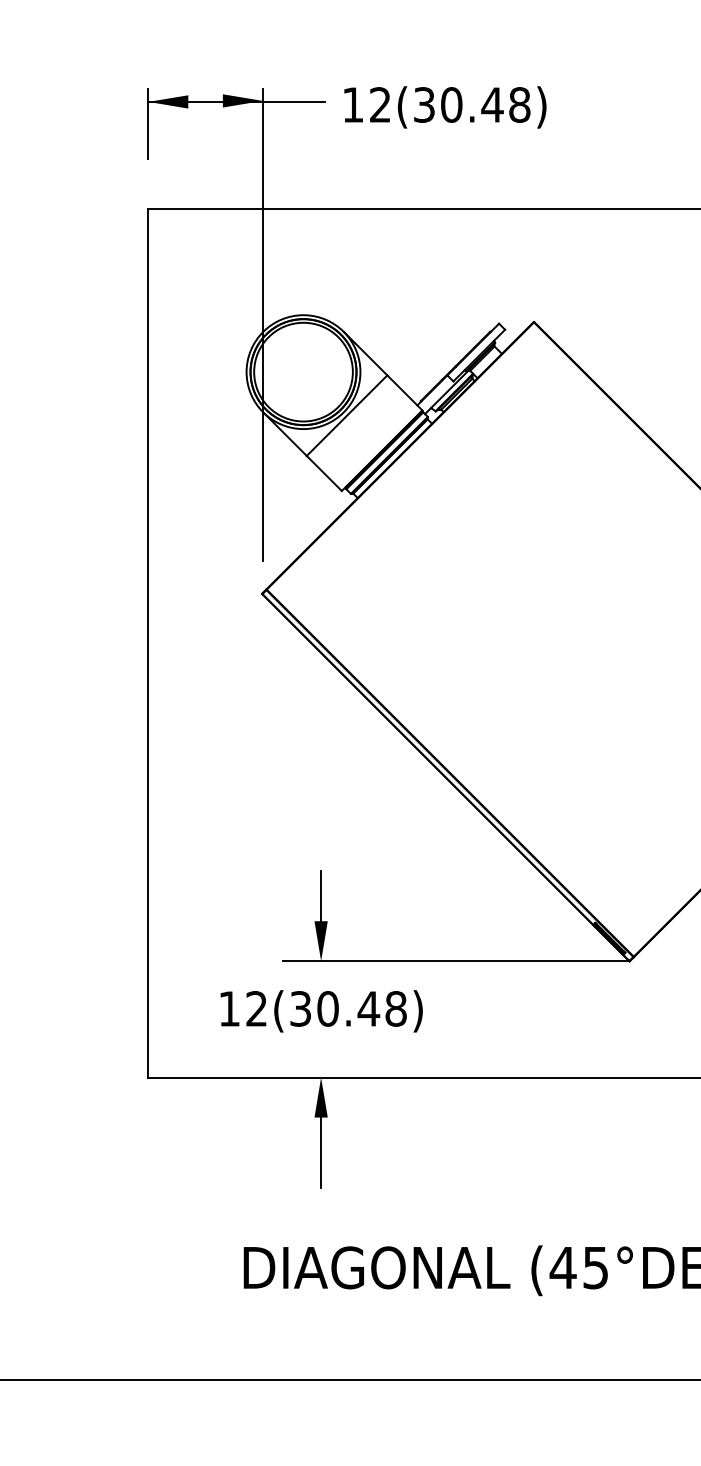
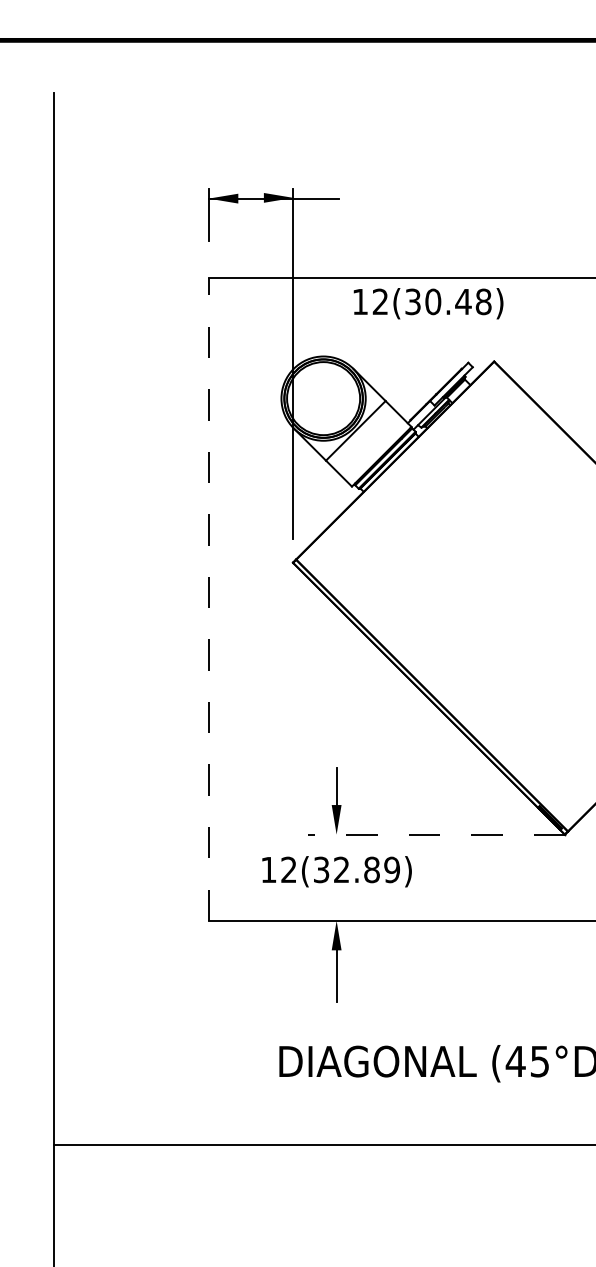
text: (445, 107) -> (428, 303), moved
line: (148, 642) -> (208, 598), solid -> dashed
line: (456, 961) -> (436, 834), solid -> dashed
text: (361, 1008) -> (366, 869), 12(30.48) -> 12(32.89)

